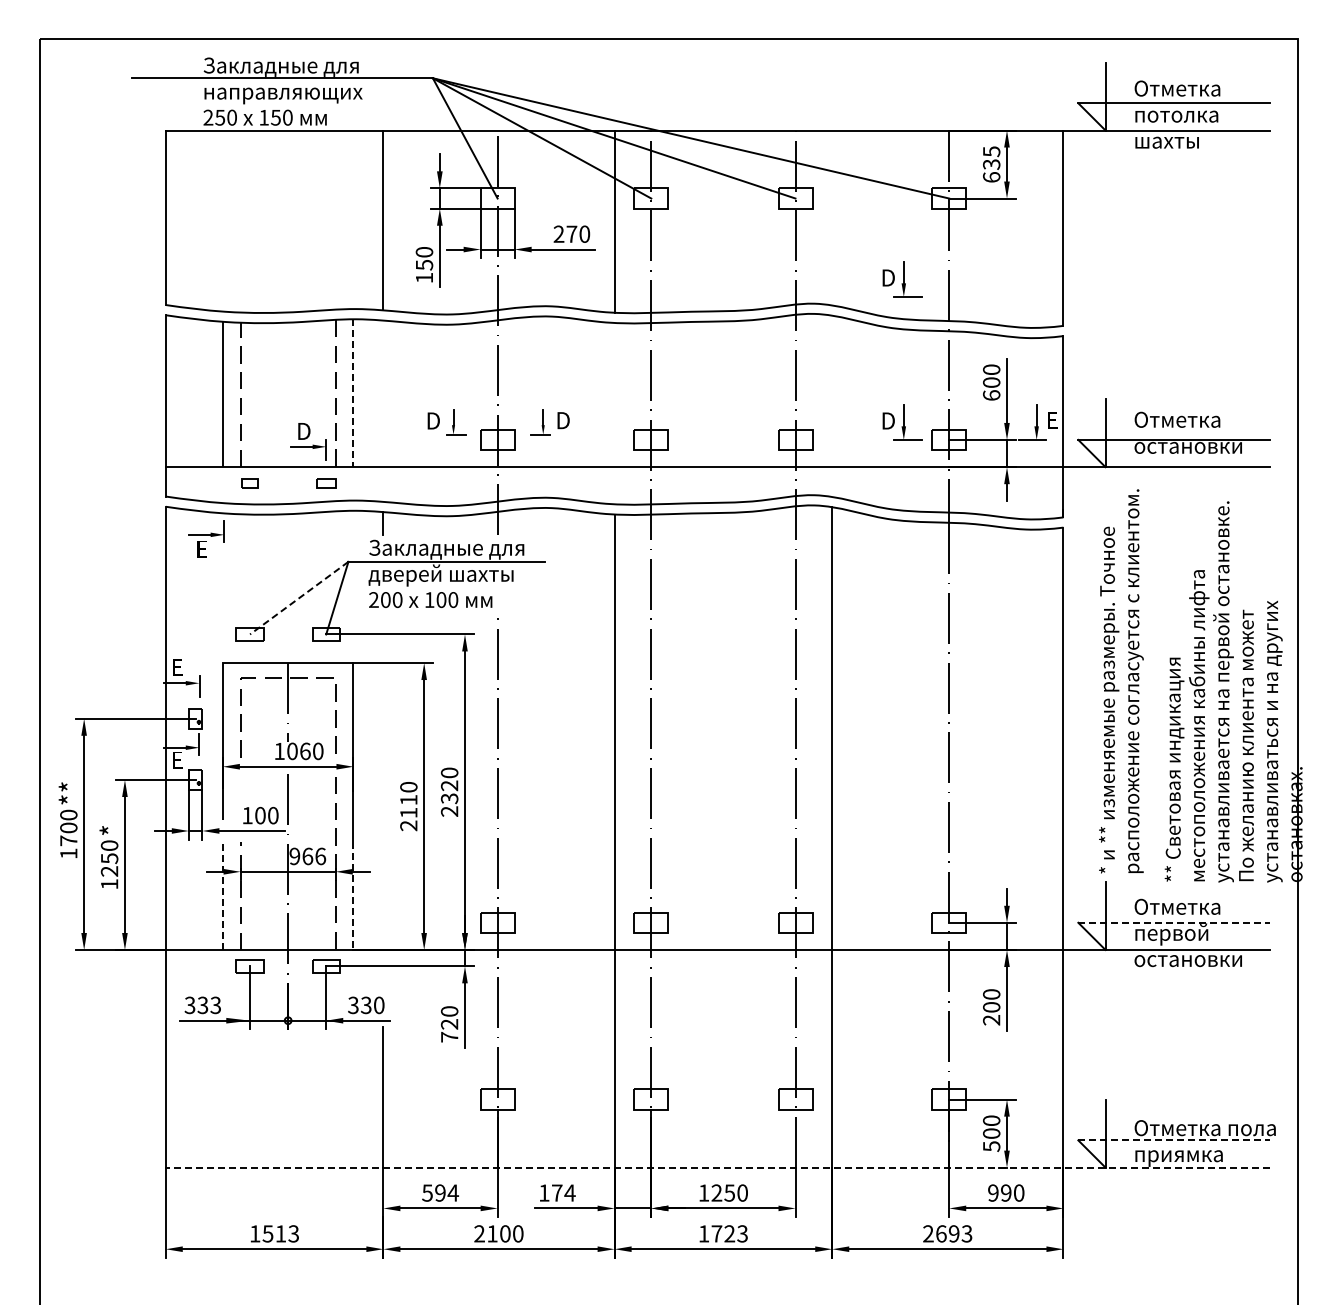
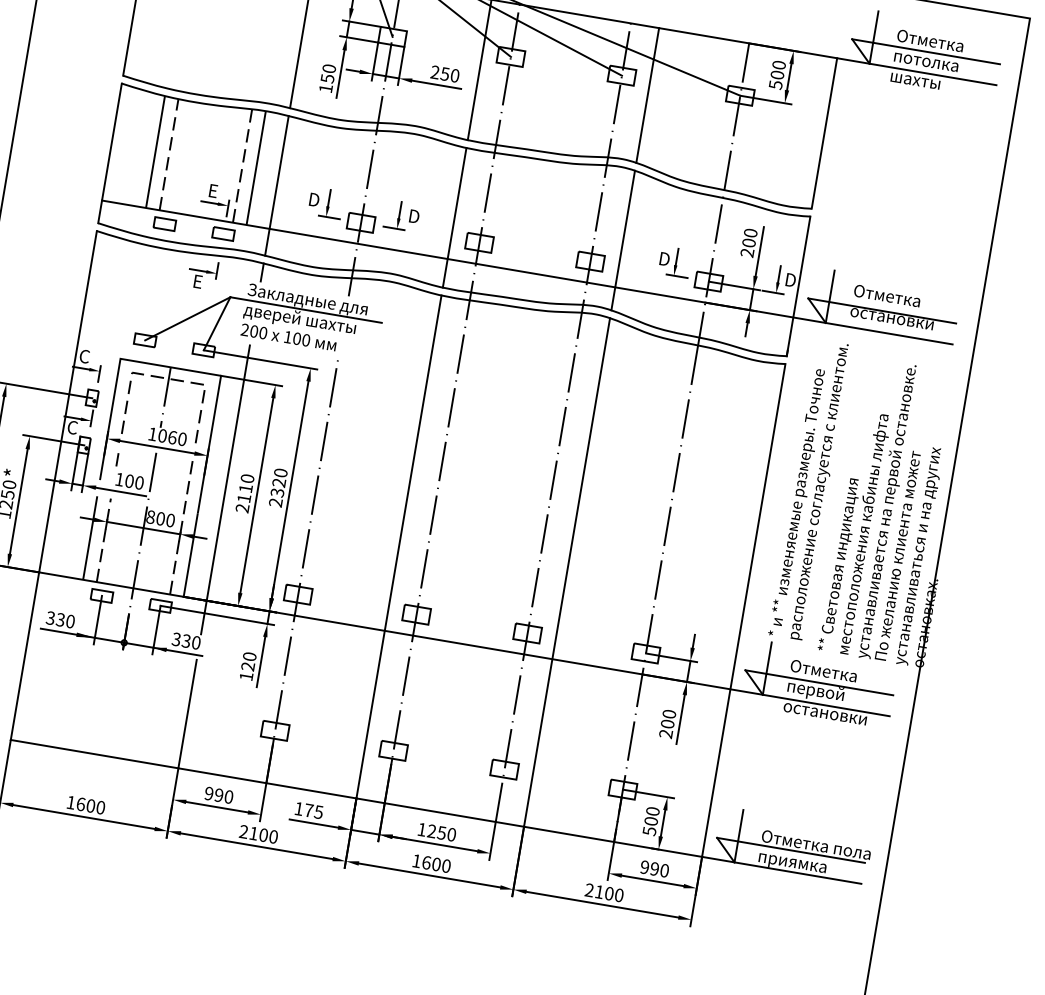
text: (991, 164) -> (777, 75), 635 -> 500
line: (832, 217) -> (648, 95), added
text: (571, 233) -> (444, 73), 270 -> 250
part: (902, 279) -> (693, 152), removed
line: (353, 393) -> (256, 168), dashed -> solid
text: (991, 395) -> (747, 252), 600 -> 200
line: (832, 405) -> (623, 239), added
line: (383, 410) -> (277, 185), added
line: (614, 413) -> (454, 217), added
text: (1052, 420) -> (790, 280), E -> D
part: (456, 422) -> (331, 204), size x1.43
part: (540, 422) -> (396, 214), size x1.43
text: (304, 431) -> (213, 191), D -> E
part: (249, 483) -> (164, 224), size x1.67
part: (326, 483) -> (223, 234), size x1.43
part: (206, 538) -> (202, 274), moved
line: (298, 598) -> (187, 319), dashed -> solid
text: (177, 667) -> (85, 356), E -> C
text: (177, 759) -> (73, 427), E -> C
line: (240, 791) -> (117, 460), added
line: (383, 805) -> (225, 489), added
text: (307, 856) -> (160, 518), 966 -> 800
line: (222, 895) -> (89, 537), dashed -> solid
line: (353, 896) -> (190, 555), dashed -> solid
line: (1174, 922) -> (819, 682), dashed -> solid
text: (215, 1004) -> (70, 620), 333 -> 330
text: (449, 1036) -> (246, 675), 720 -> 120
line: (1174, 1140) -> (791, 850), dashed -> solid
line: (717, 1167) -> (435, 811), dashed -> solid
text: (440, 1192) -> (219, 794), 594 -> 990
text: (569, 1192) -> (318, 811), 174 -> 175
text: (280, 1233) -> (90, 805), 1513 -> 1600
text: (729, 1233) -> (436, 864), 1723 -> 1600
text: (954, 1233) -> (609, 893), 2693 -> 2100

